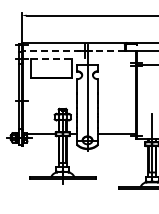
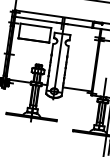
line: (73, 51) -> (53, 22), dashed -> solid
line: (52, 58) -> (36, 25), dashed -> solid

